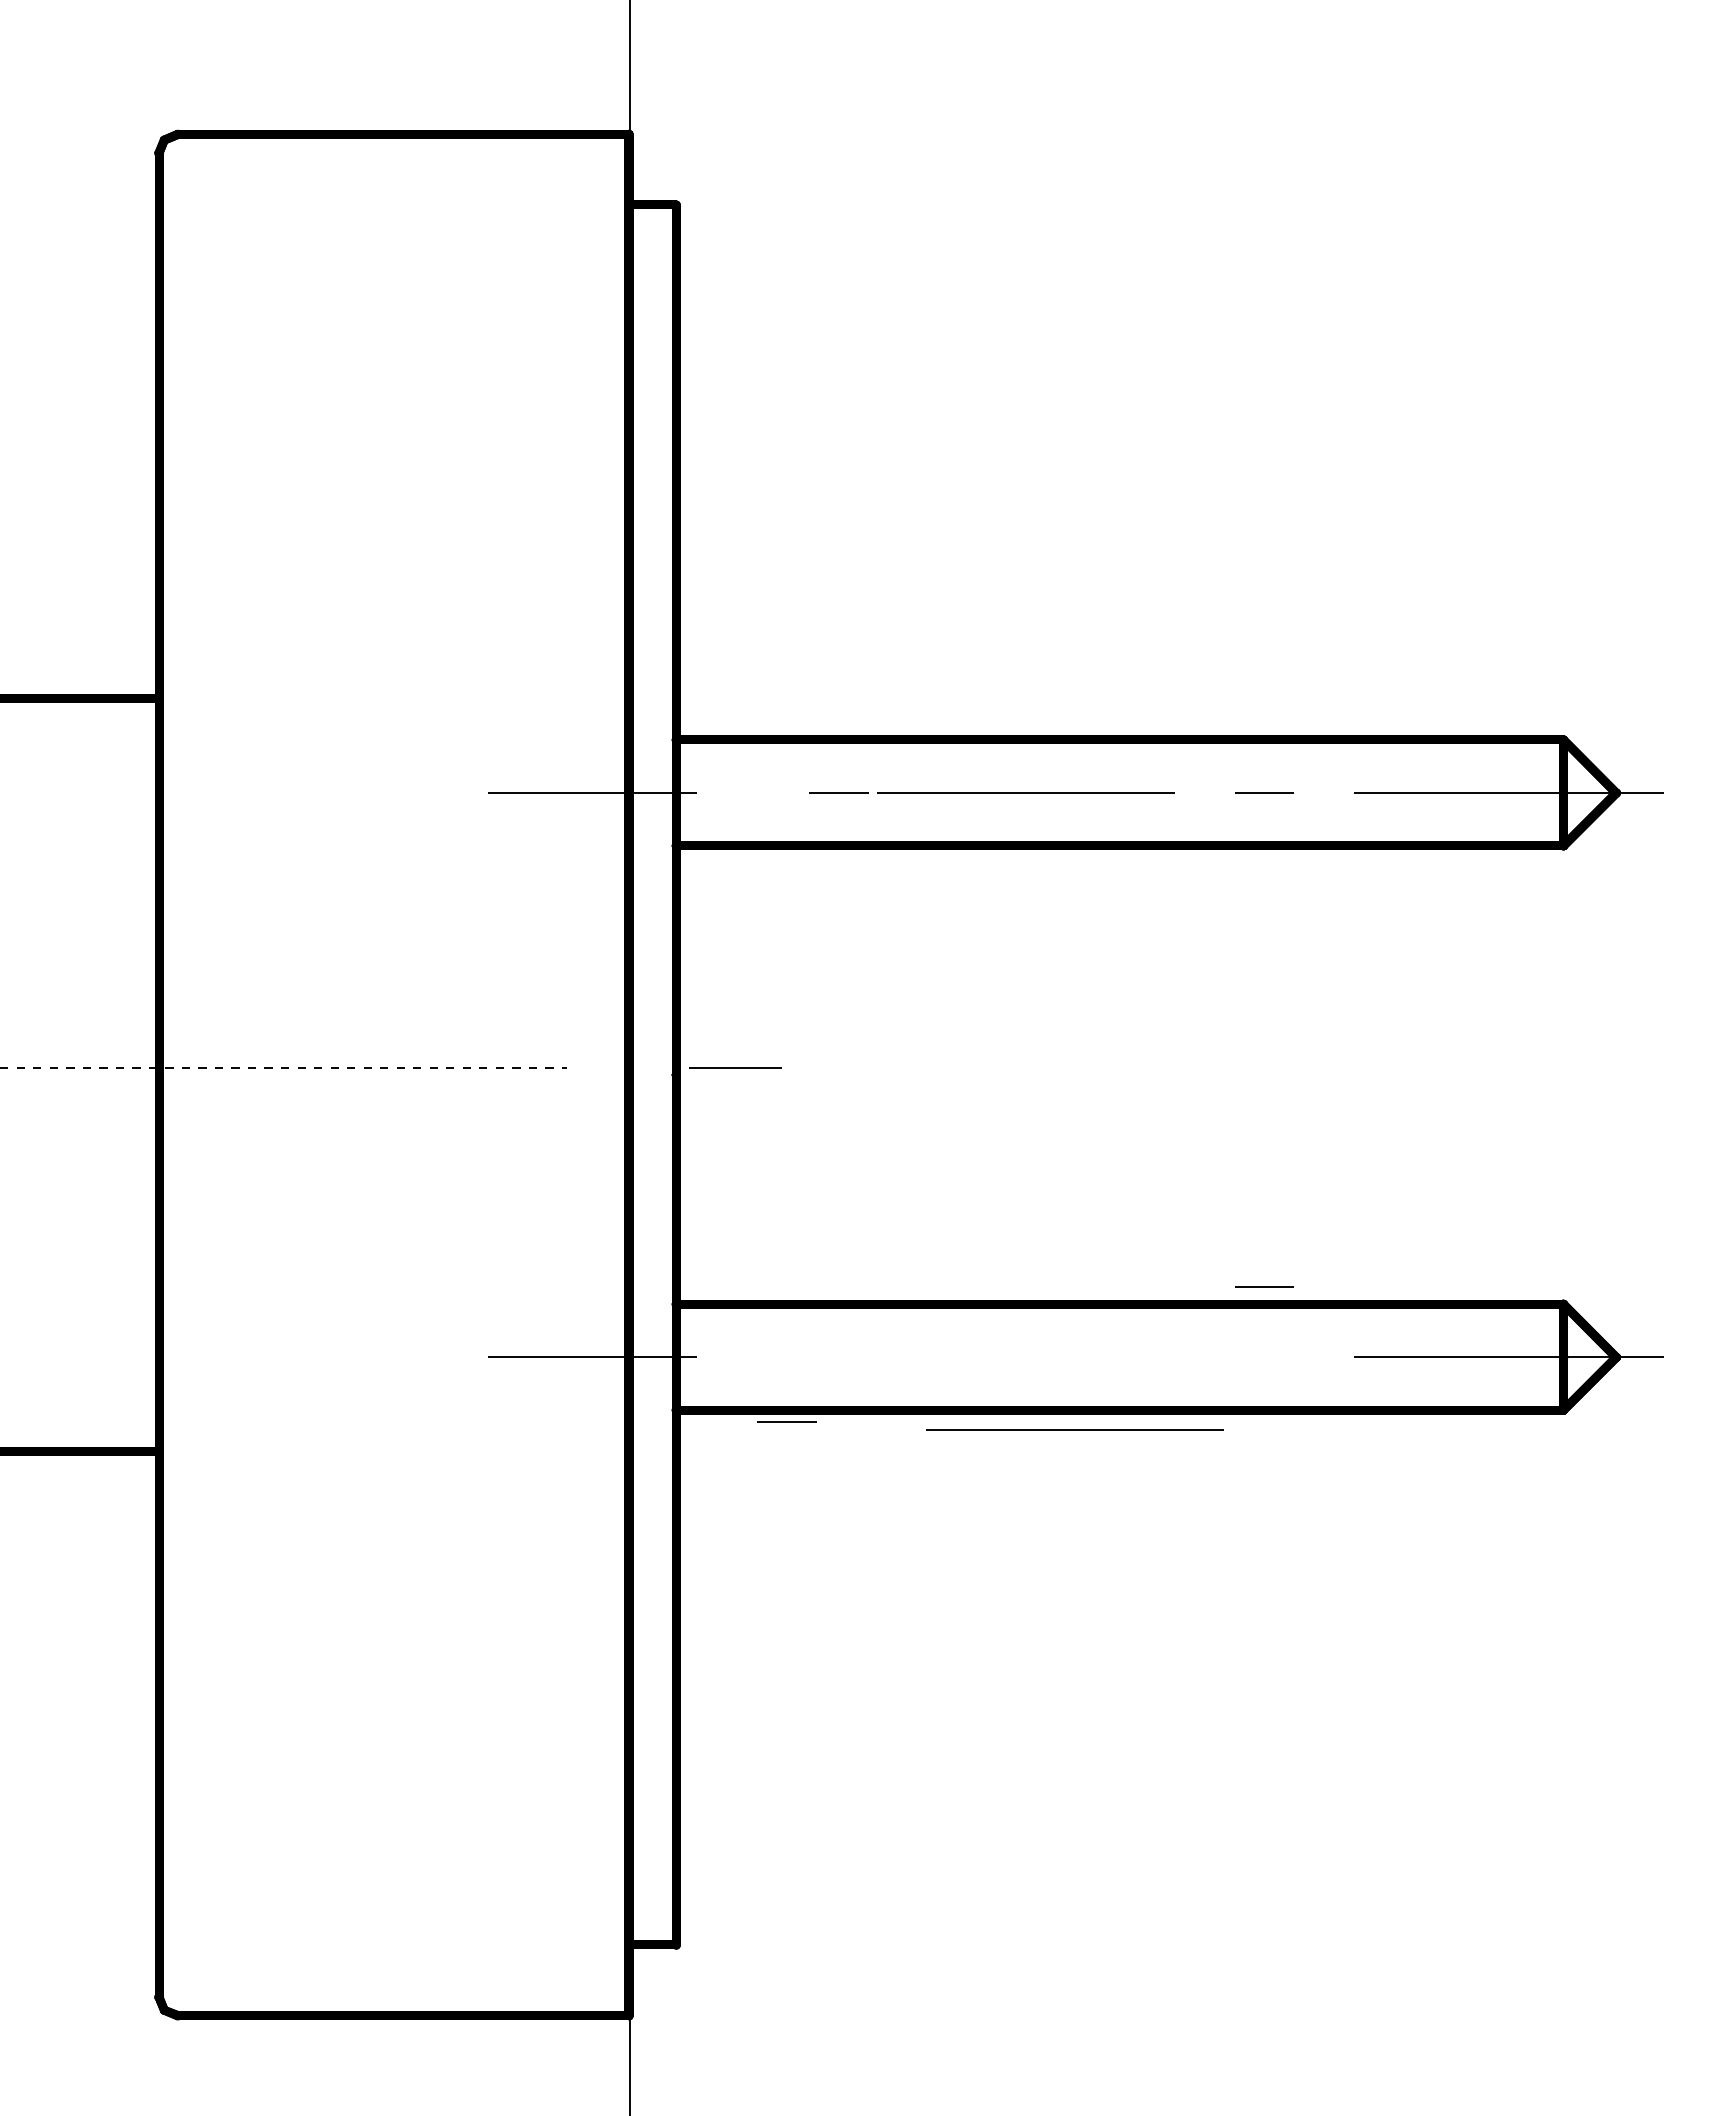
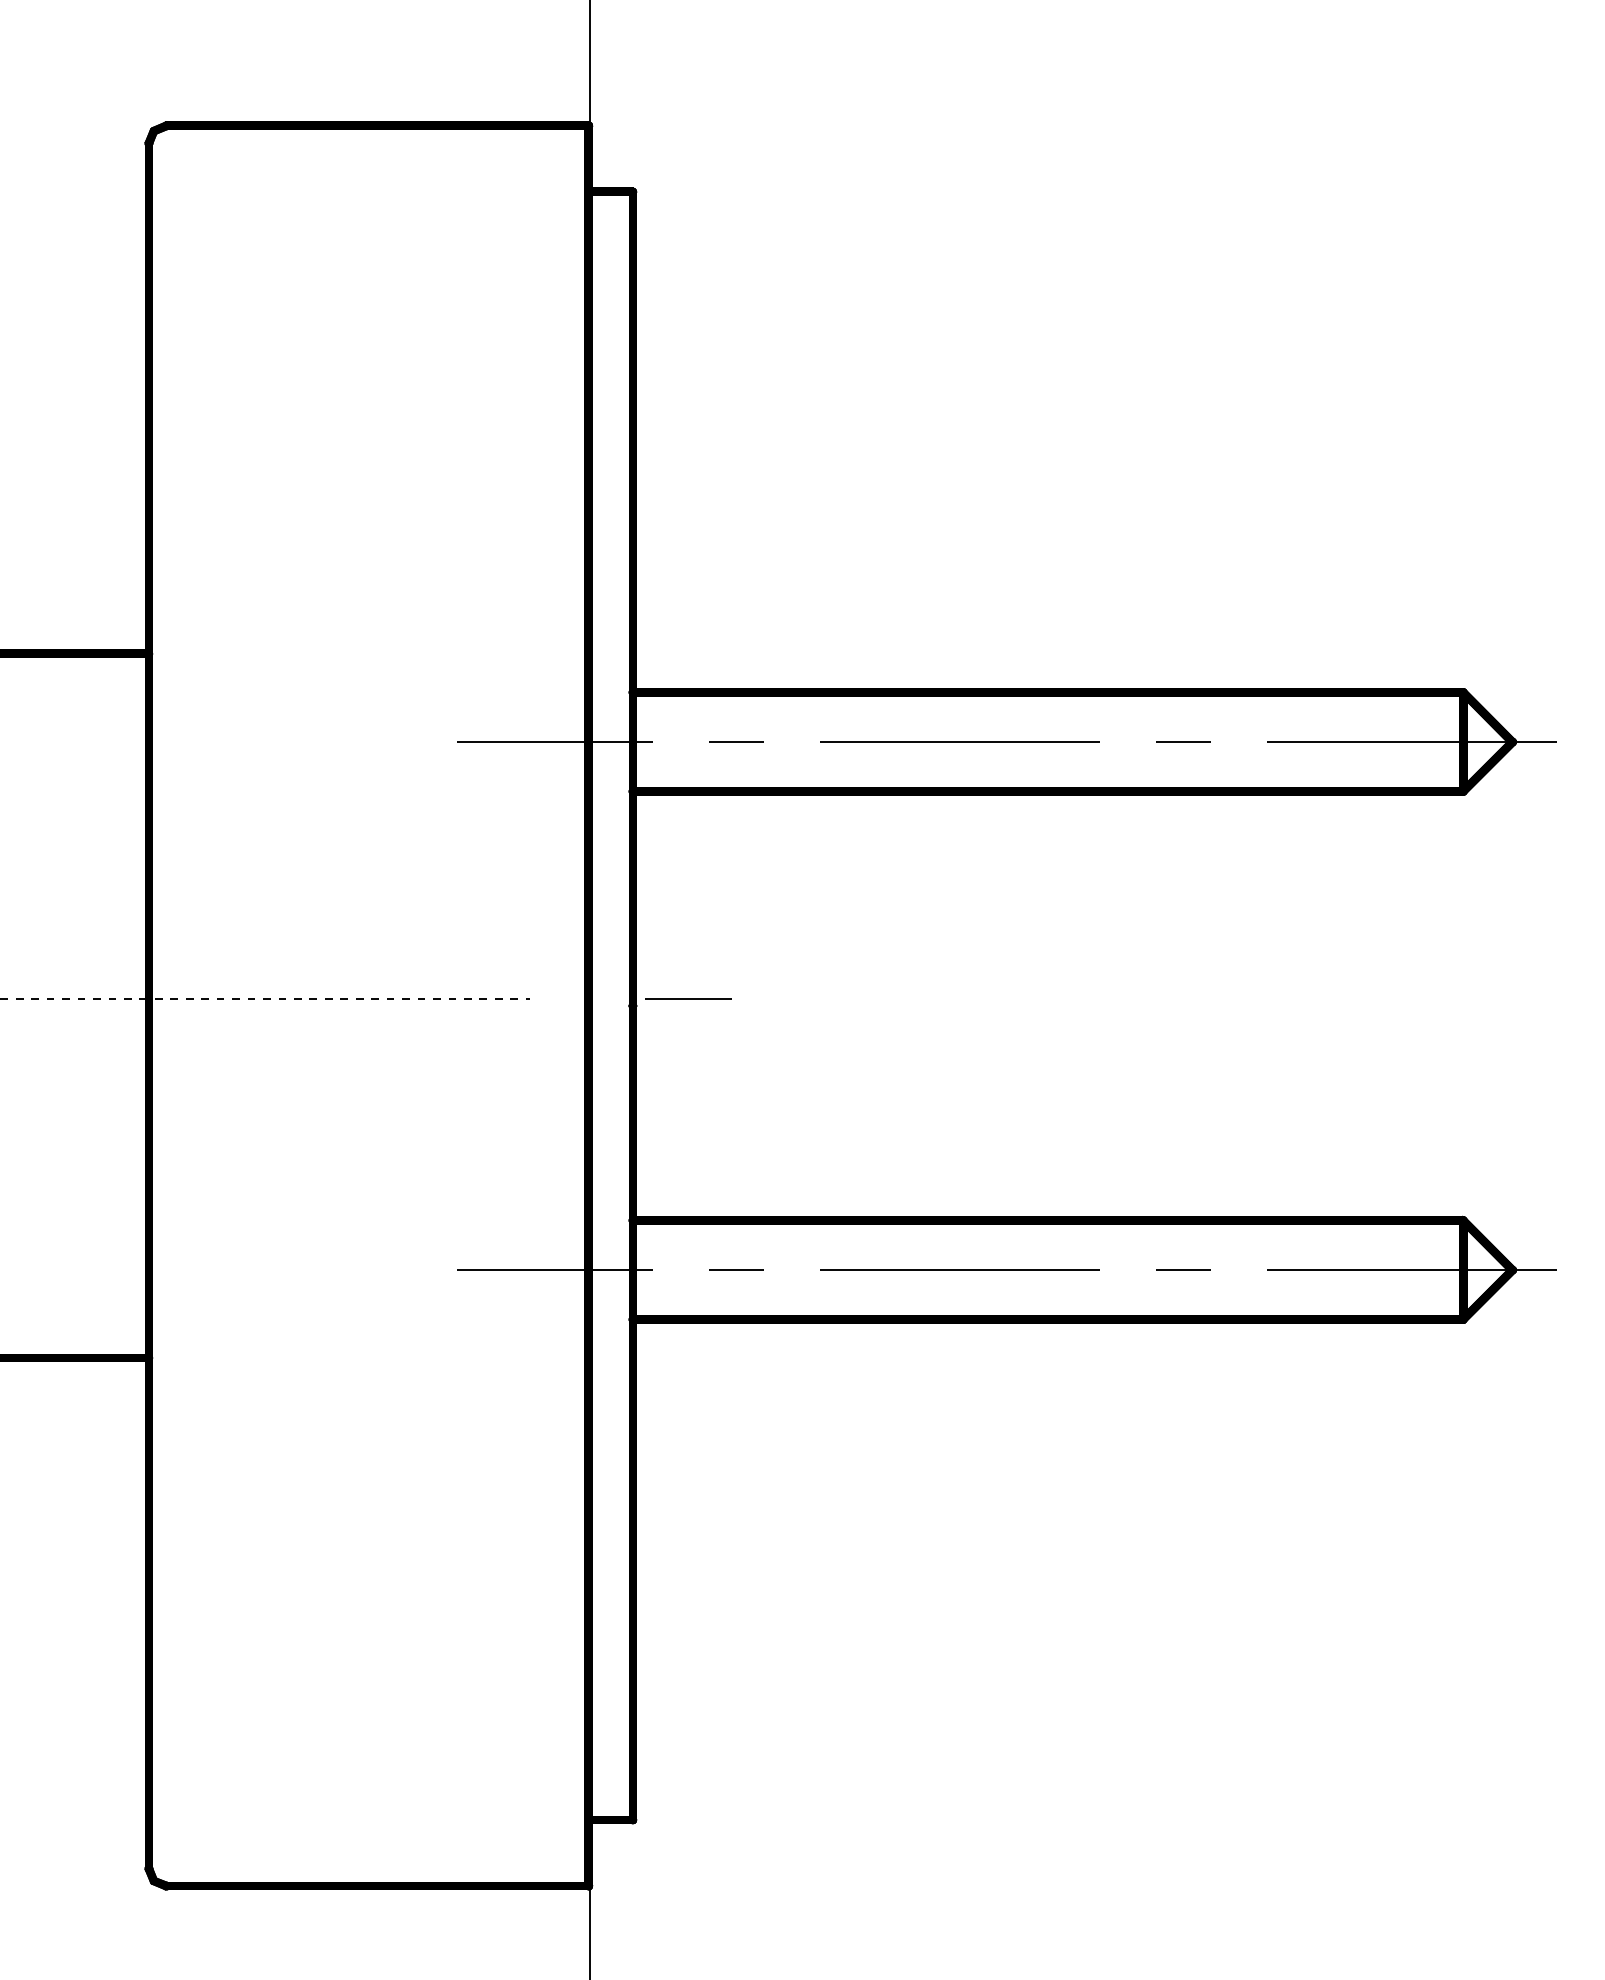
line: (838, 792) -> (736, 741), moved
line: (1264, 1286) -> (1183, 1269), moved
line: (786, 1421) -> (736, 1269), moved
line: (1074, 1429) -> (959, 1269), moved

